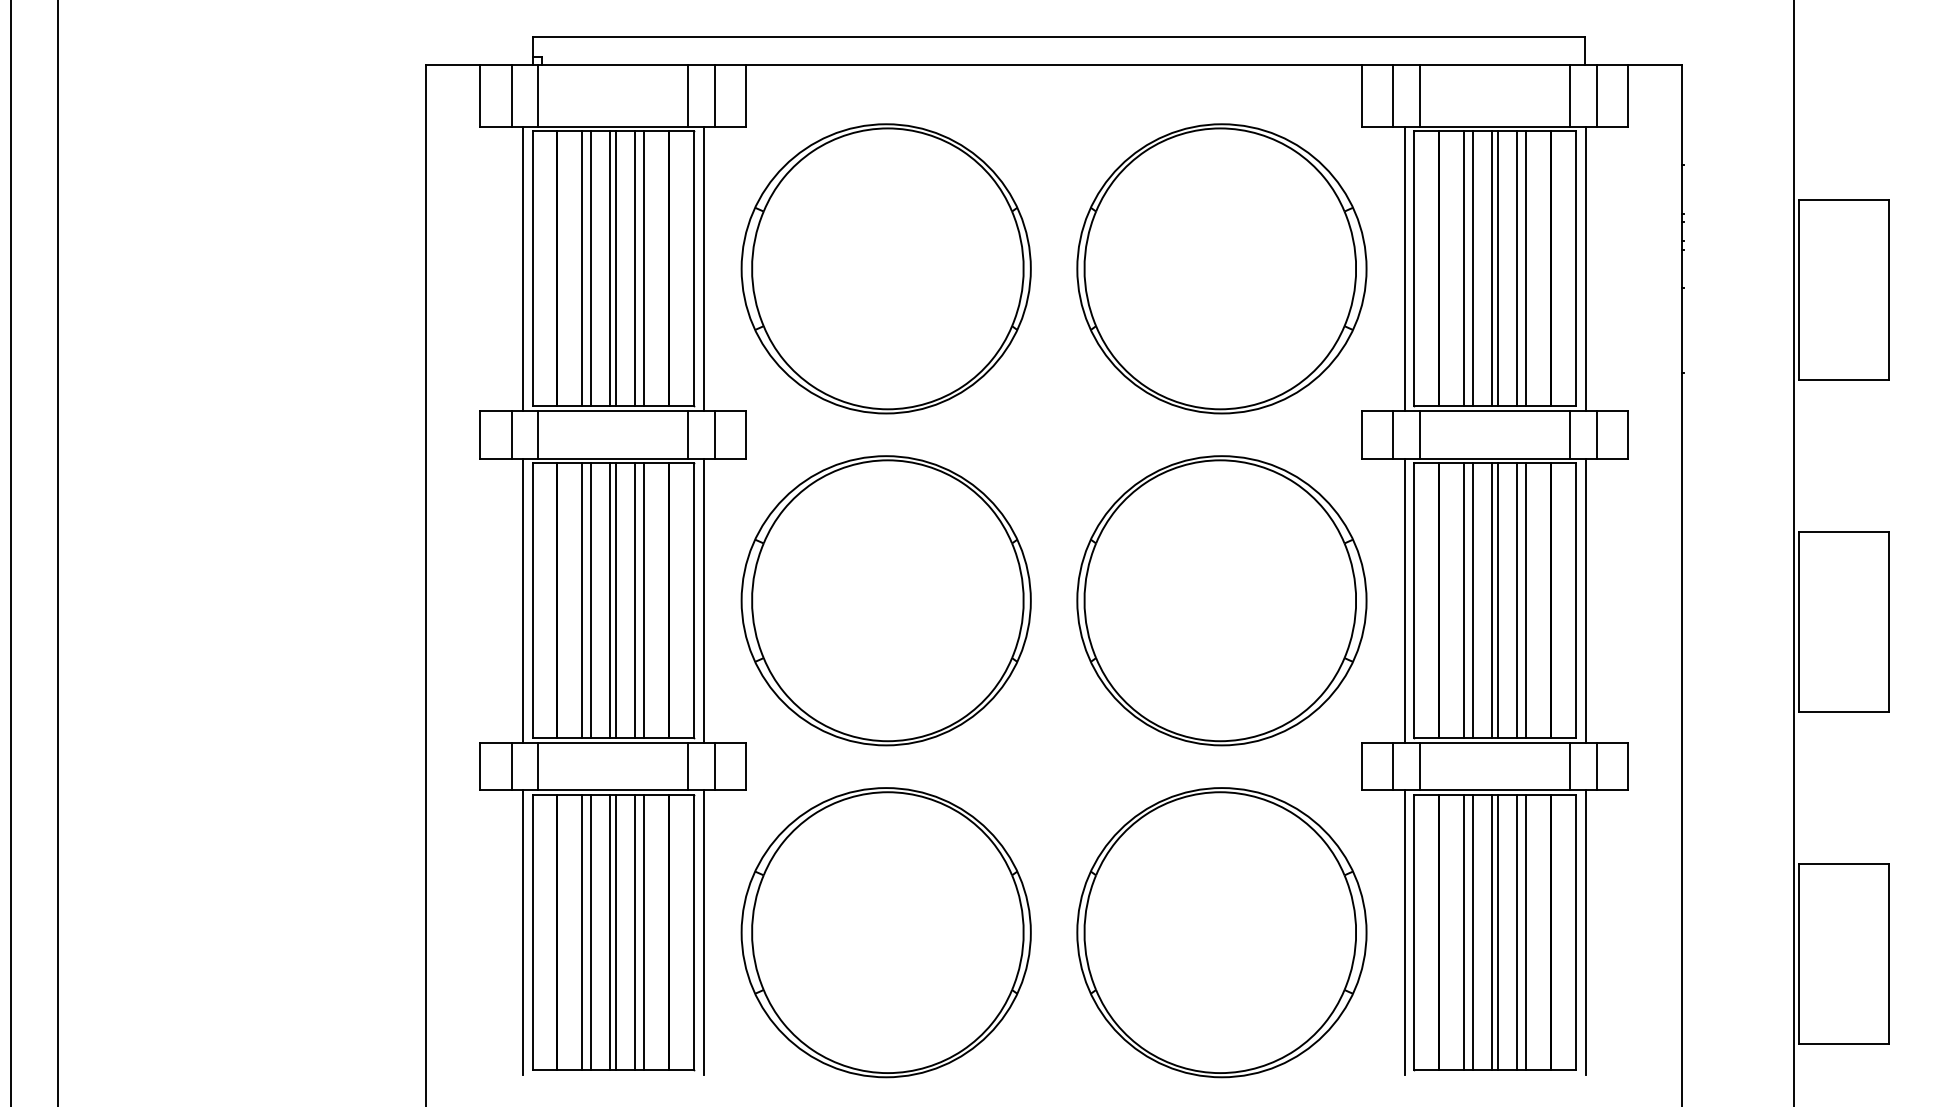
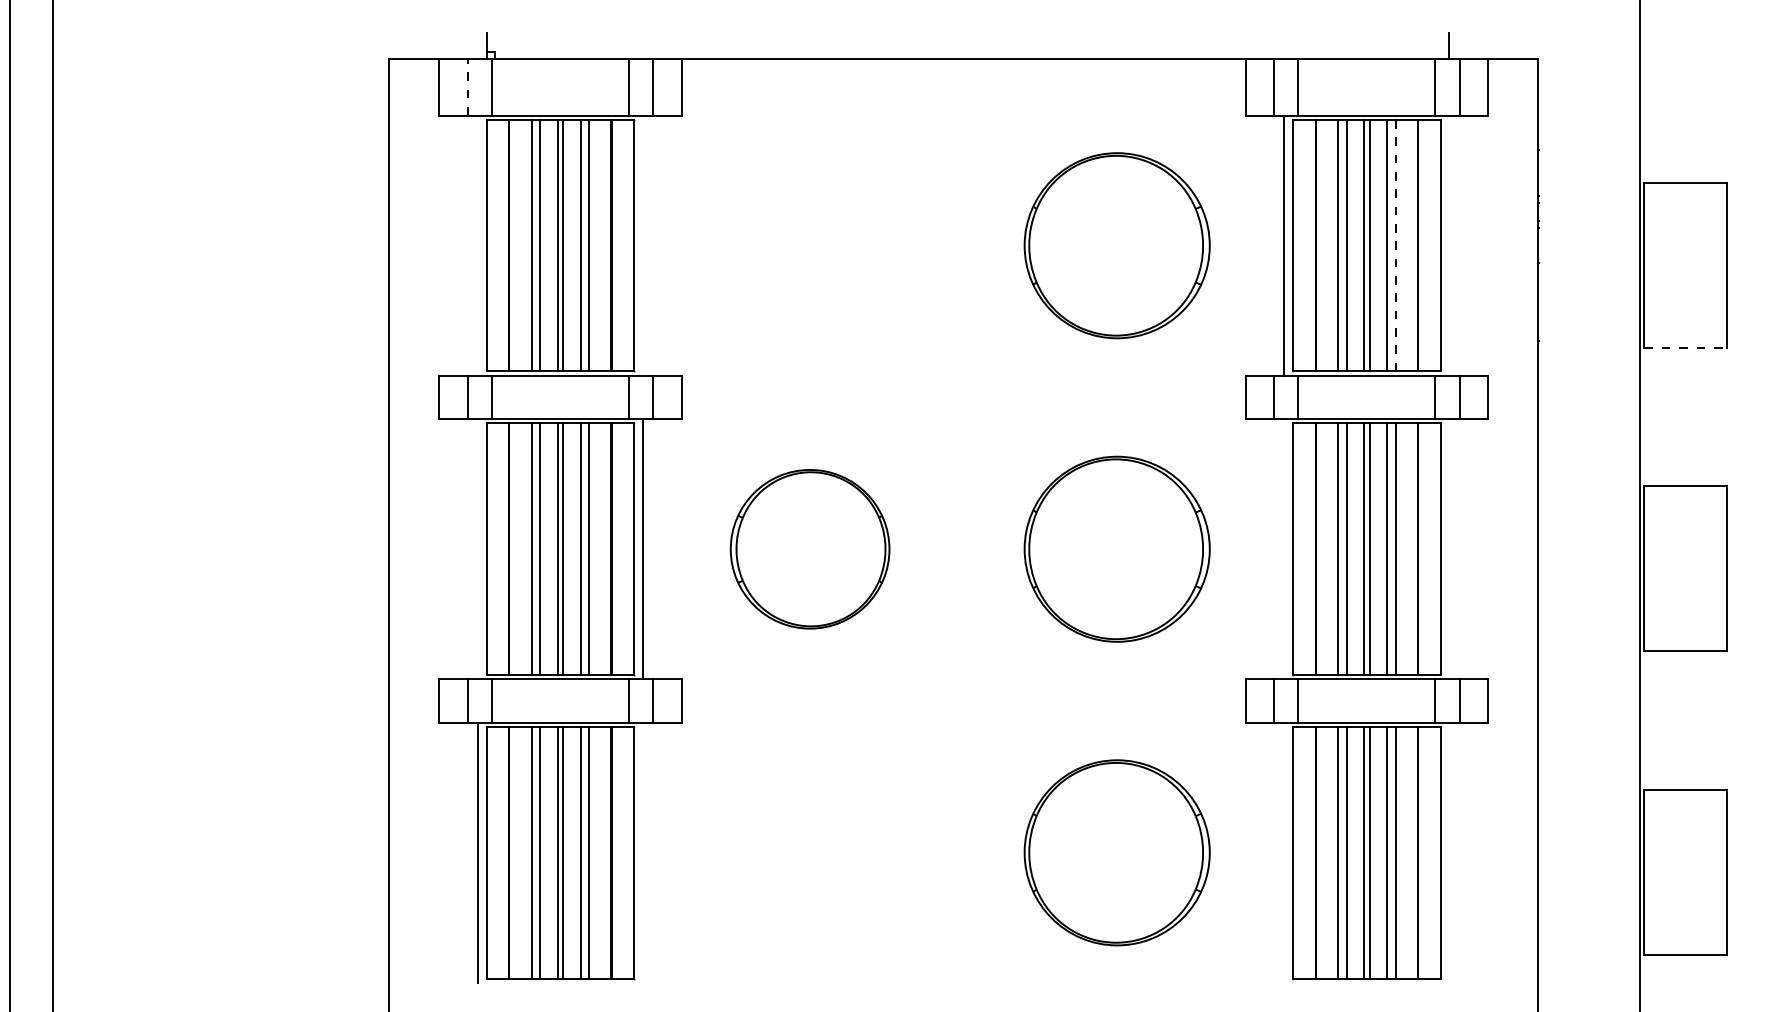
line: (1058, 36) -> (967, 33), removed
line: (511, 95) -> (467, 87), solid -> dashed
line: (522, 268) -> (477, 245), removed
line: (703, 268) -> (643, 245), removed
part: (885, 268) -> (809, 245), removed
part: (1221, 268) -> (1116, 245), size x0.7
line: (1526, 268) -> (1395, 245), solid -> dashed
line: (1585, 268) -> (1449, 245), removed
line: (1844, 380) -> (1686, 347), solid -> dashed
line: (522, 600) -> (477, 548), removed
part: (885, 600) -> (809, 548), size x0.6
part: (1221, 600) -> (1116, 548), size x0.7
line: (1404, 600) -> (1284, 548), removed
line: (1585, 600) -> (1449, 548), removed
line: (703, 932) -> (643, 852), removed
part: (885, 932) -> (809, 852), removed
part: (1221, 932) -> (1116, 852), size x0.7
line: (1404, 932) -> (1284, 852), removed
line: (1585, 932) -> (1449, 852), removed

